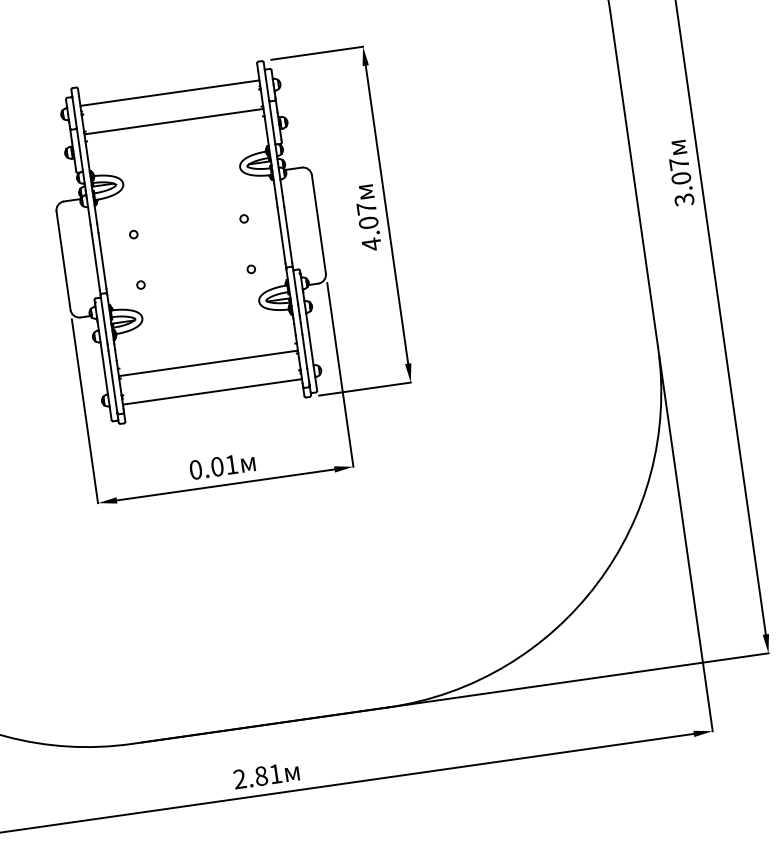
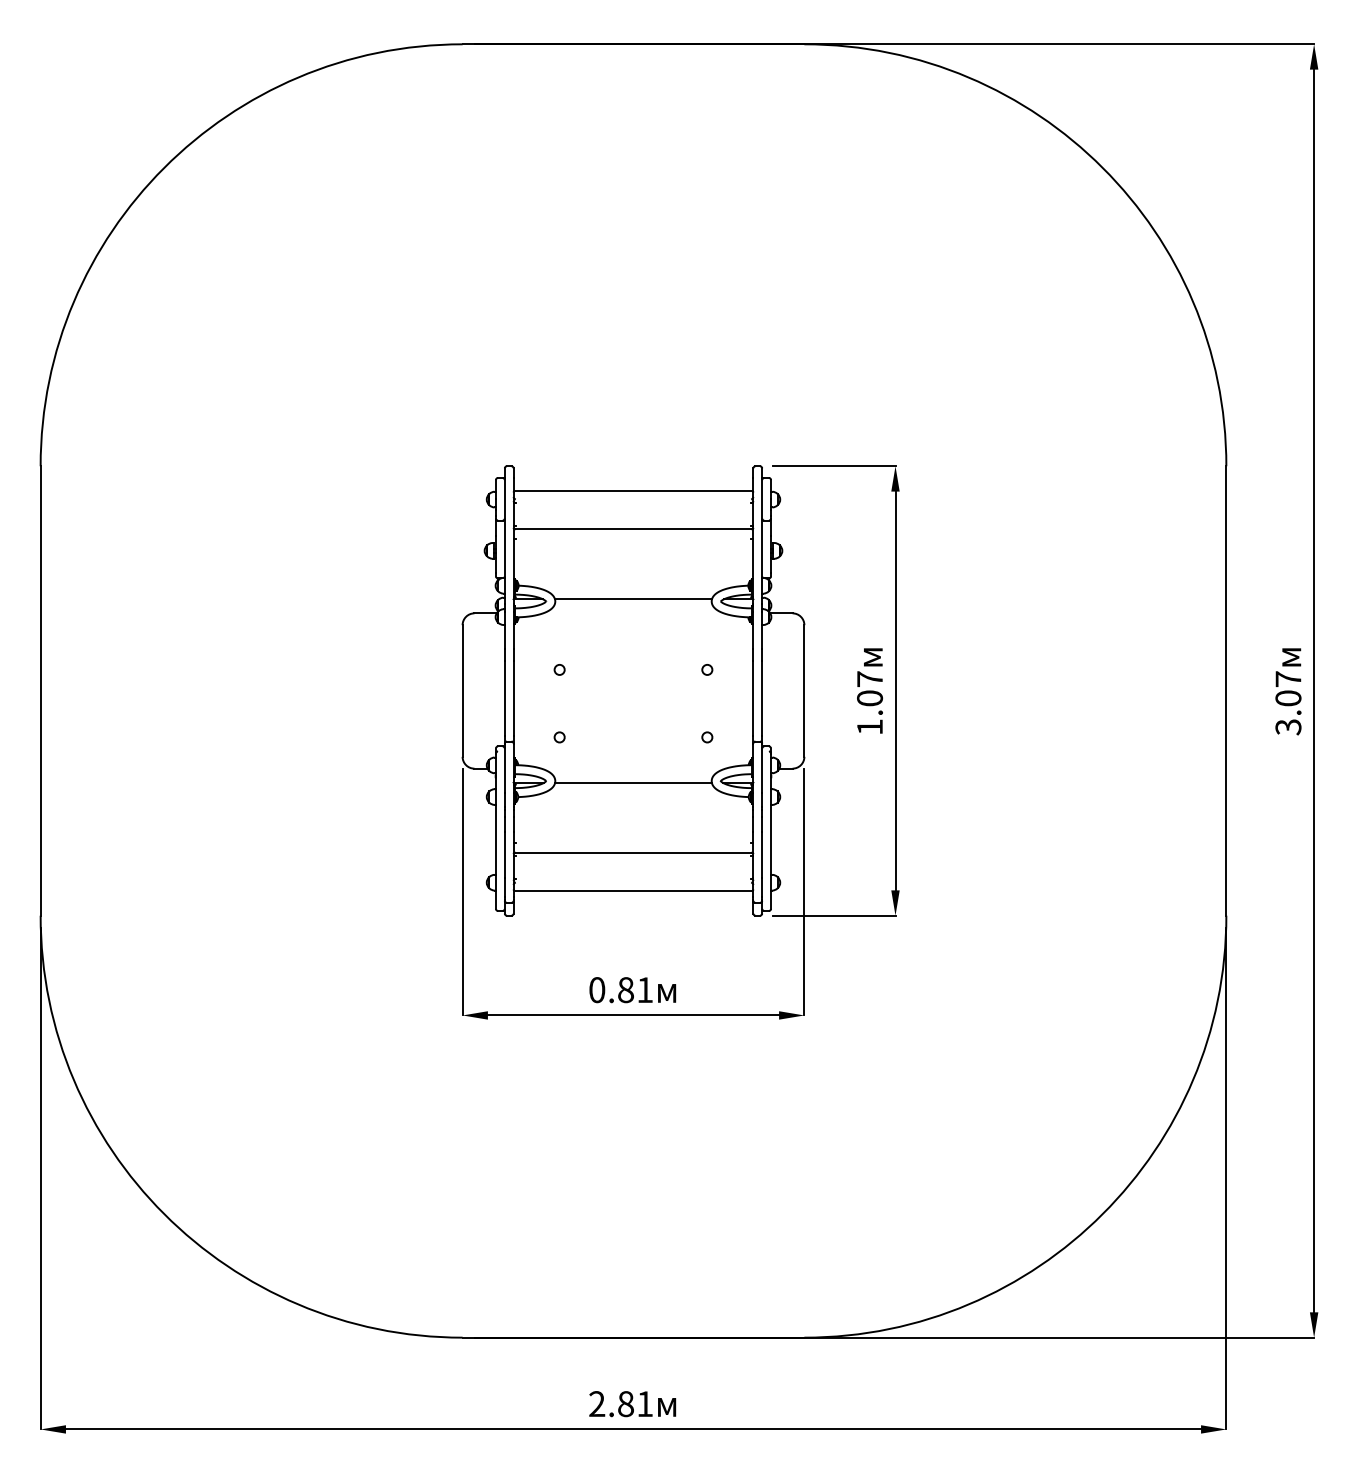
line: (181, 174) -> (633, 599), added
text: (371, 243) -> (869, 726), 4.07 -> 1.07
line: (200, 310) -> (633, 782), added
text: (216, 466) -> (625, 989), 0.01 -> 0.81

